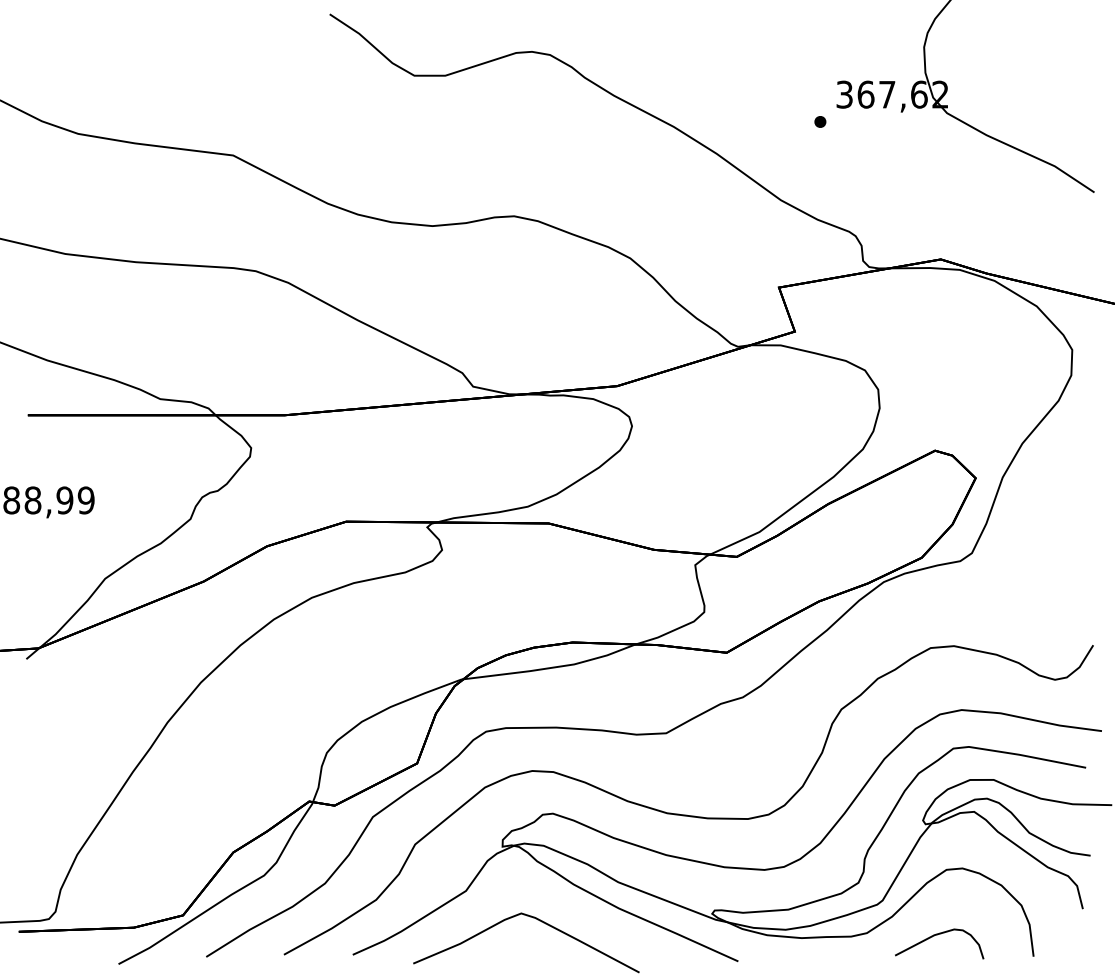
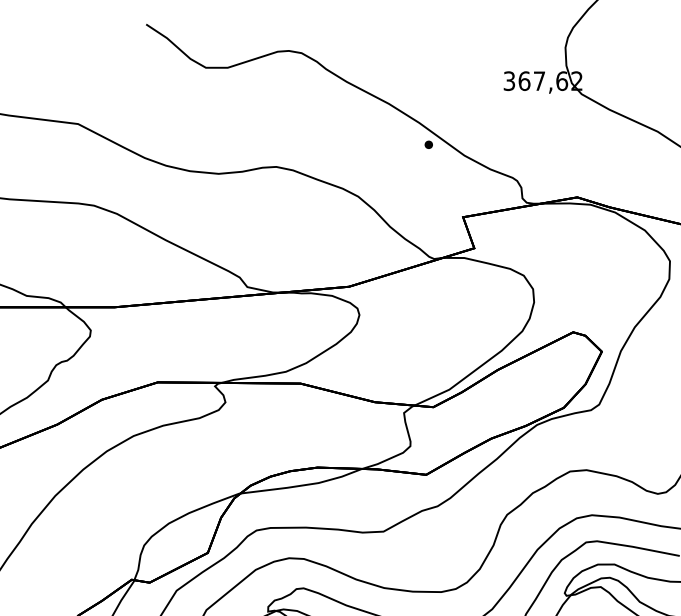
part: (820, 121) -> (428, 144), moved

